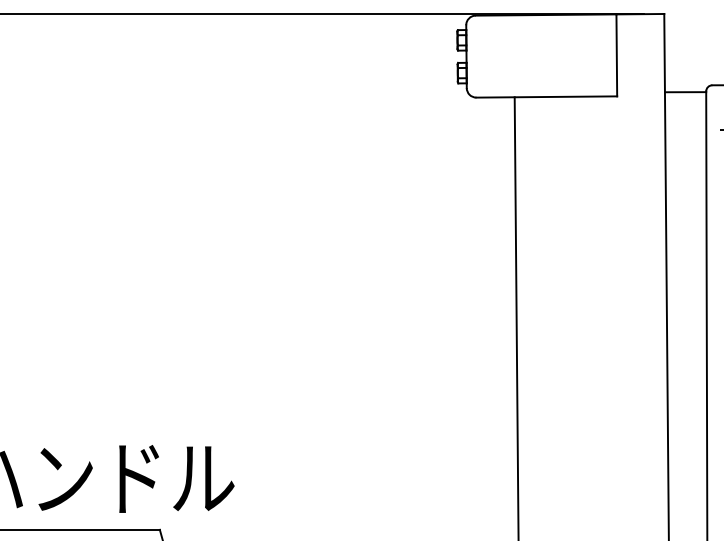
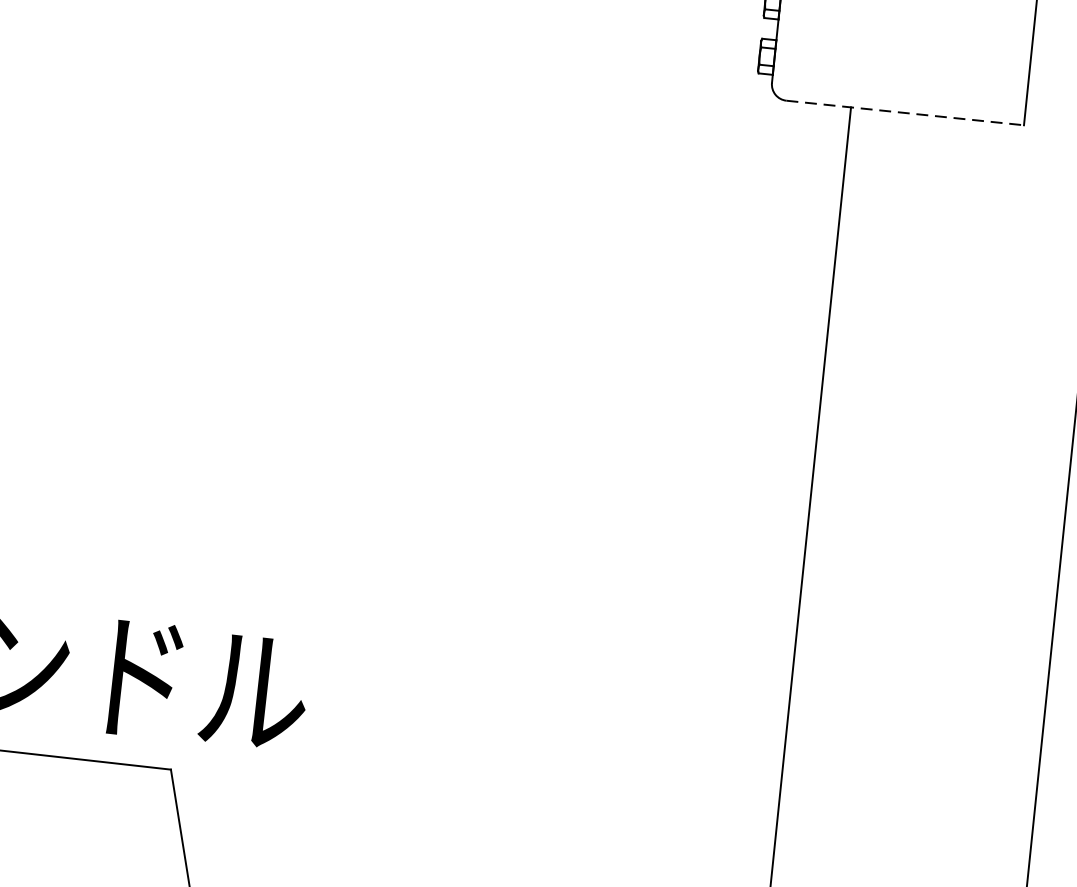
line: (547, 96) -> (906, 112), solid -> dashed

